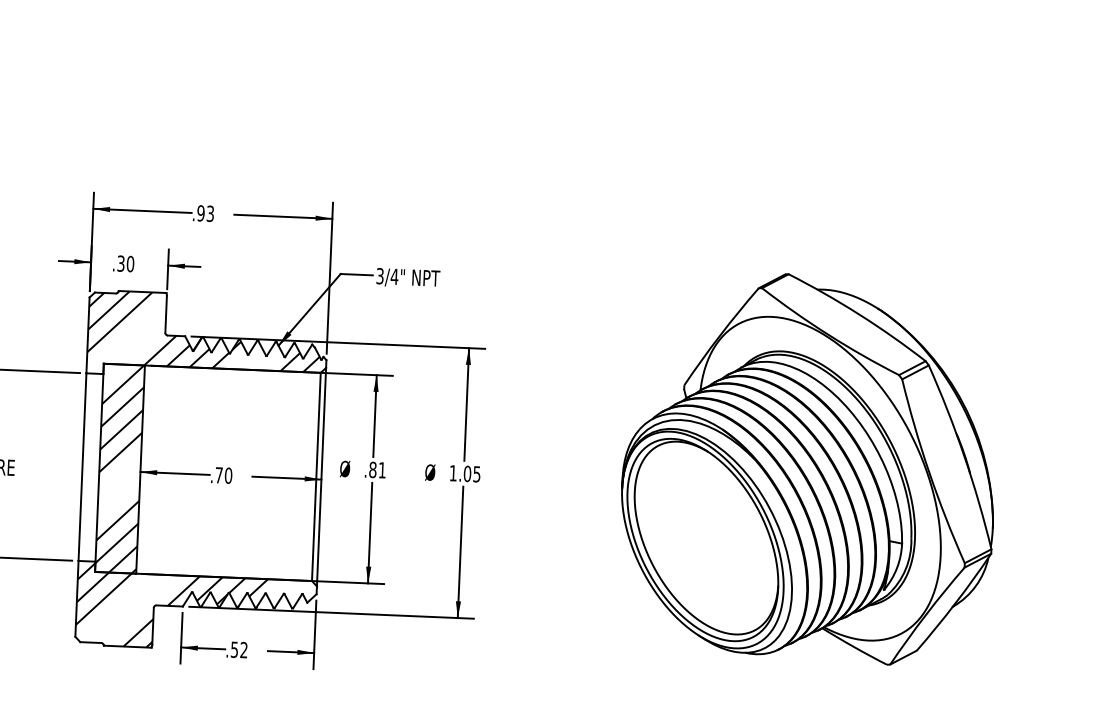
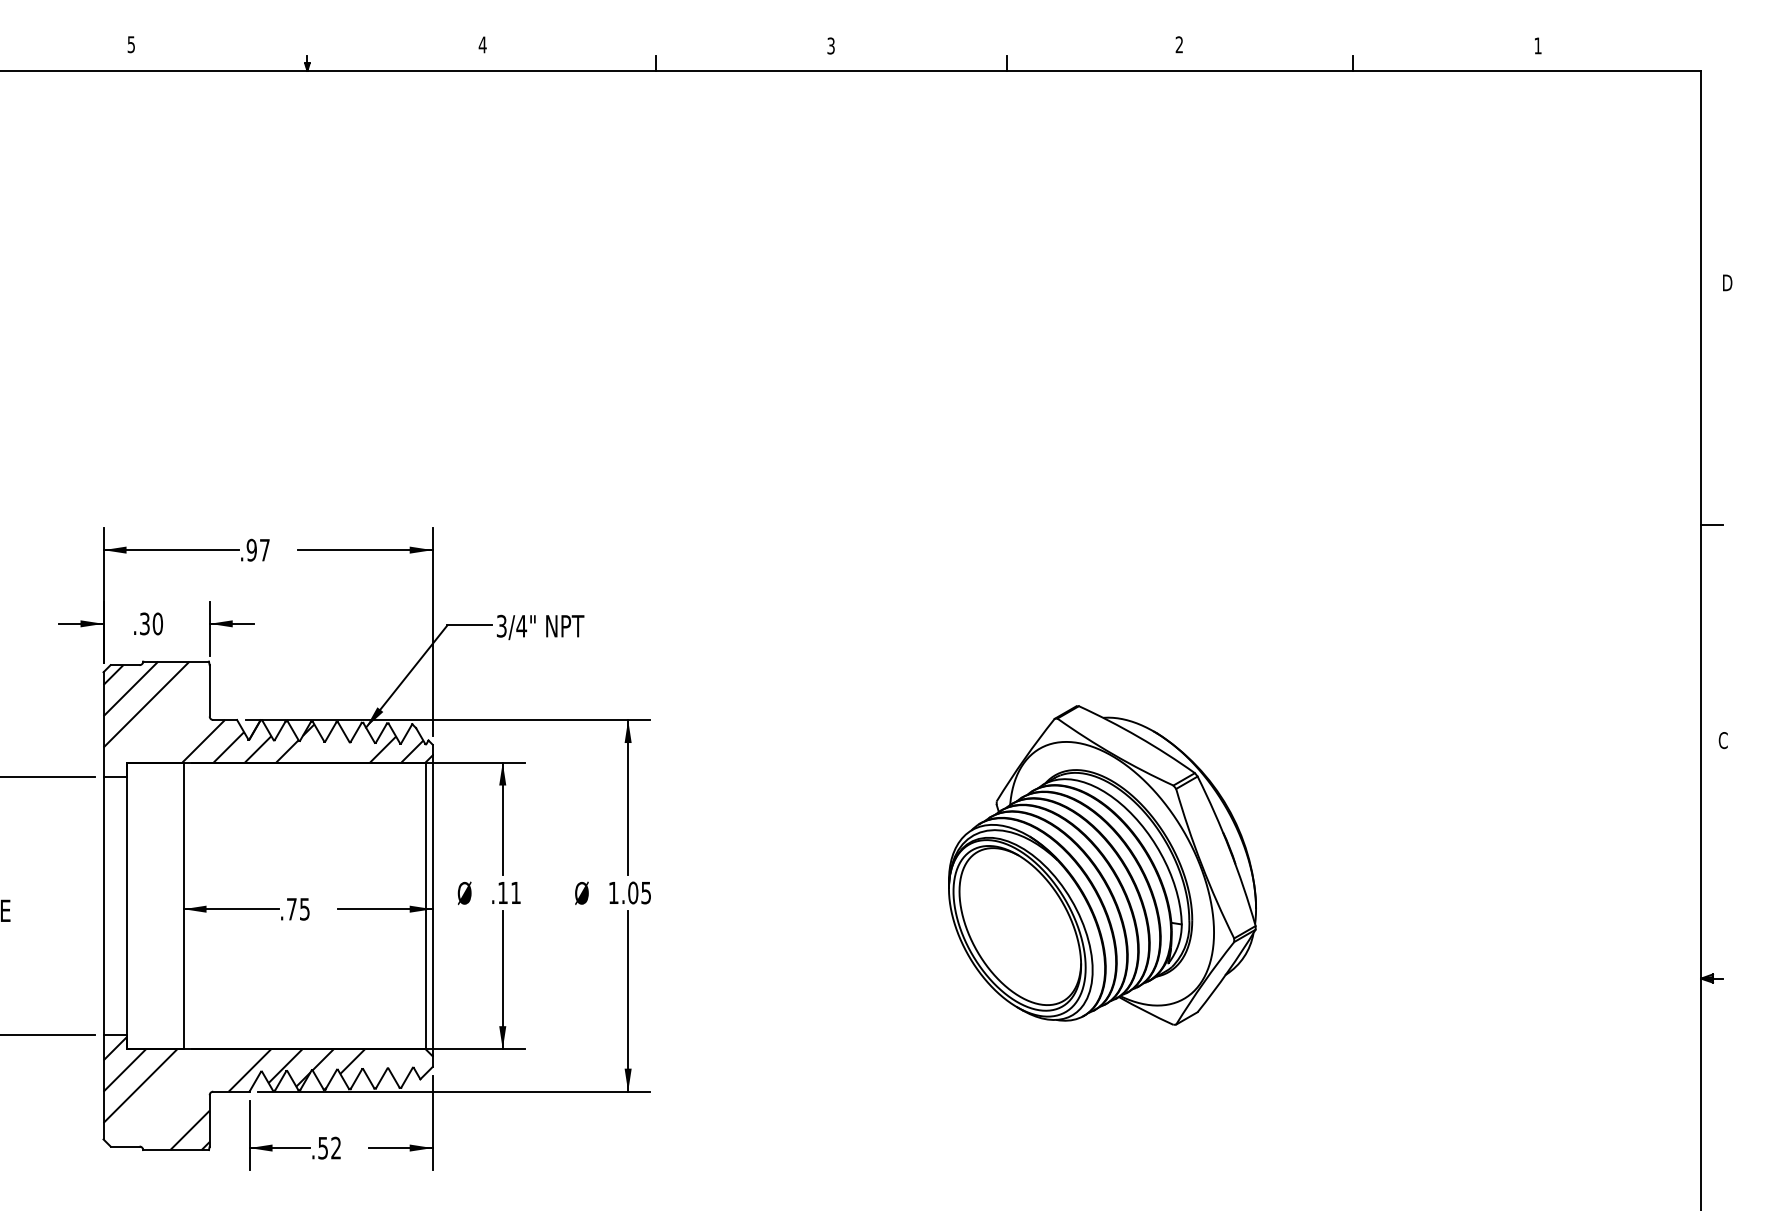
text: (210, 213) -> (264, 549), .93 -> .97
hatch: (119, 468) -> (154, 905), removed
part: (809, 468) -> (1102, 865), size x0.6
text: (373, 469) -> (503, 892), .81 -> .11
text: (228, 475) -> (304, 909), .70 -> .75

